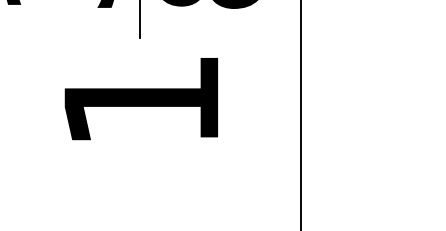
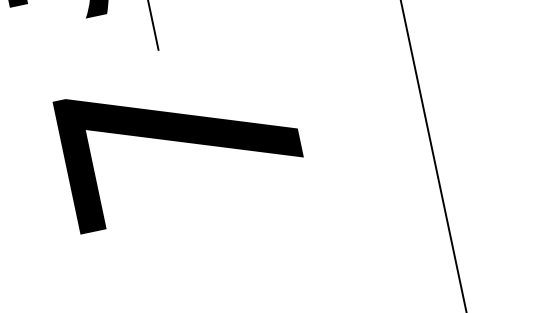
text: (141, 100) -> (181, 143), 1 -> 7

